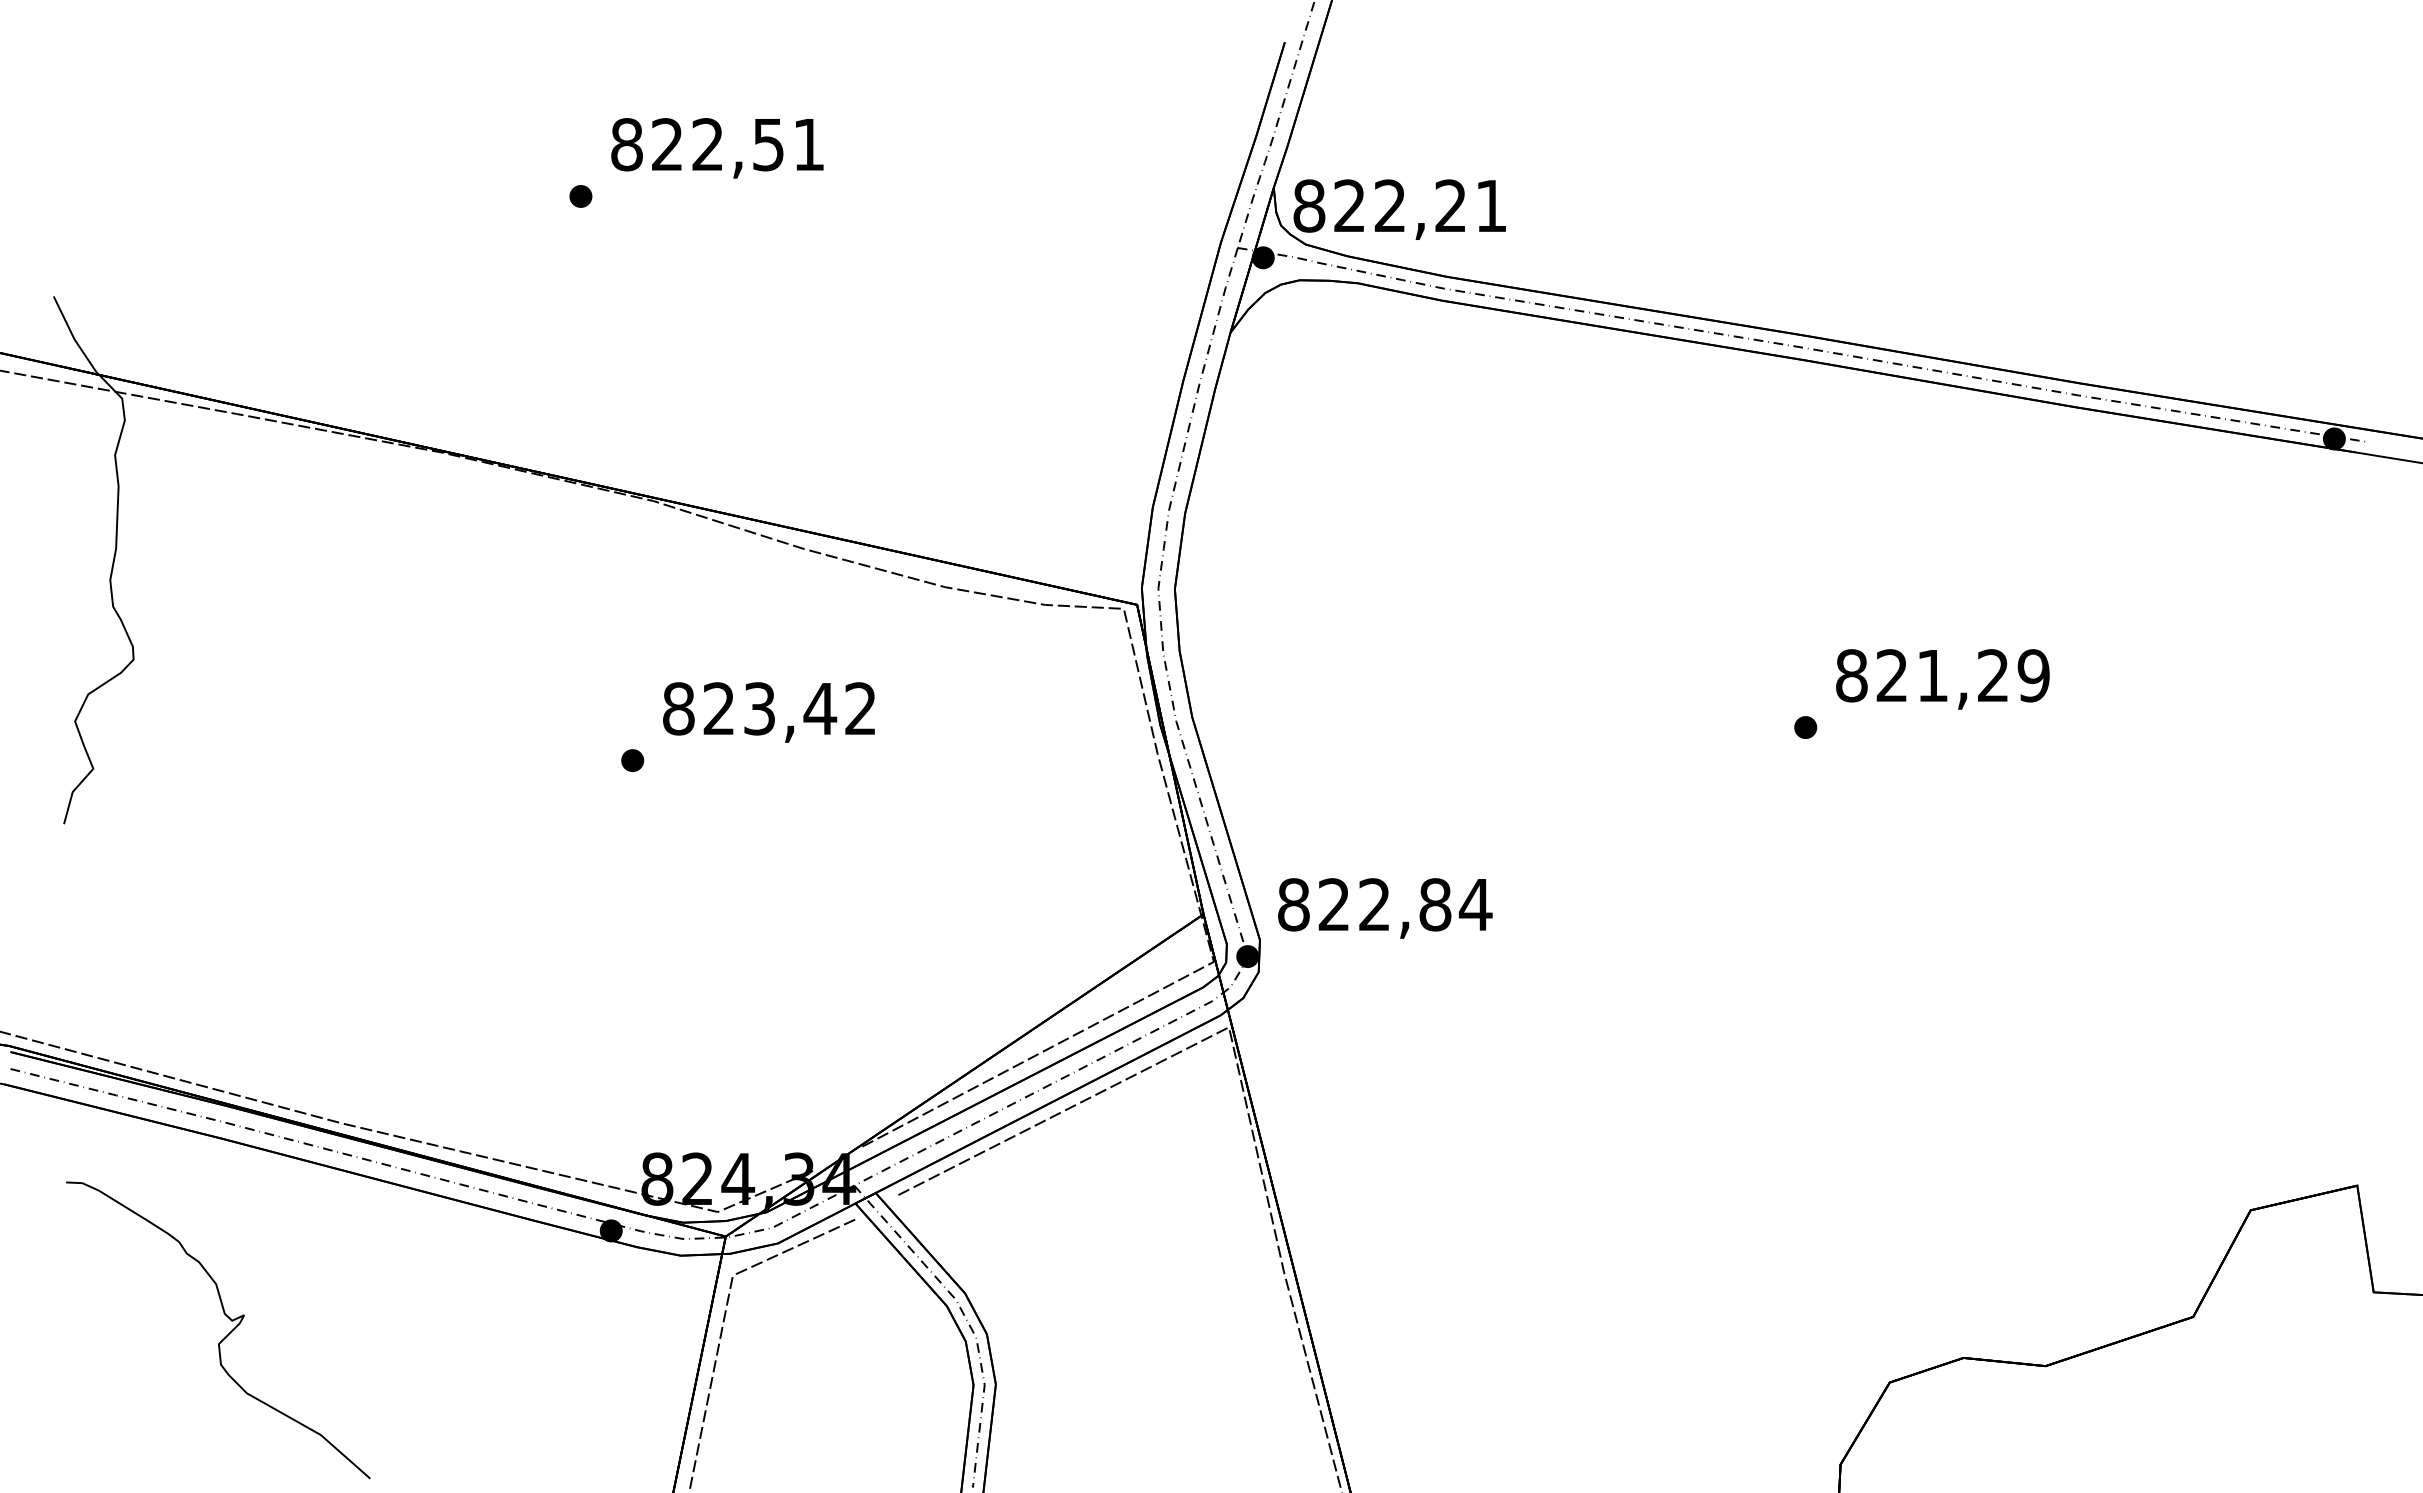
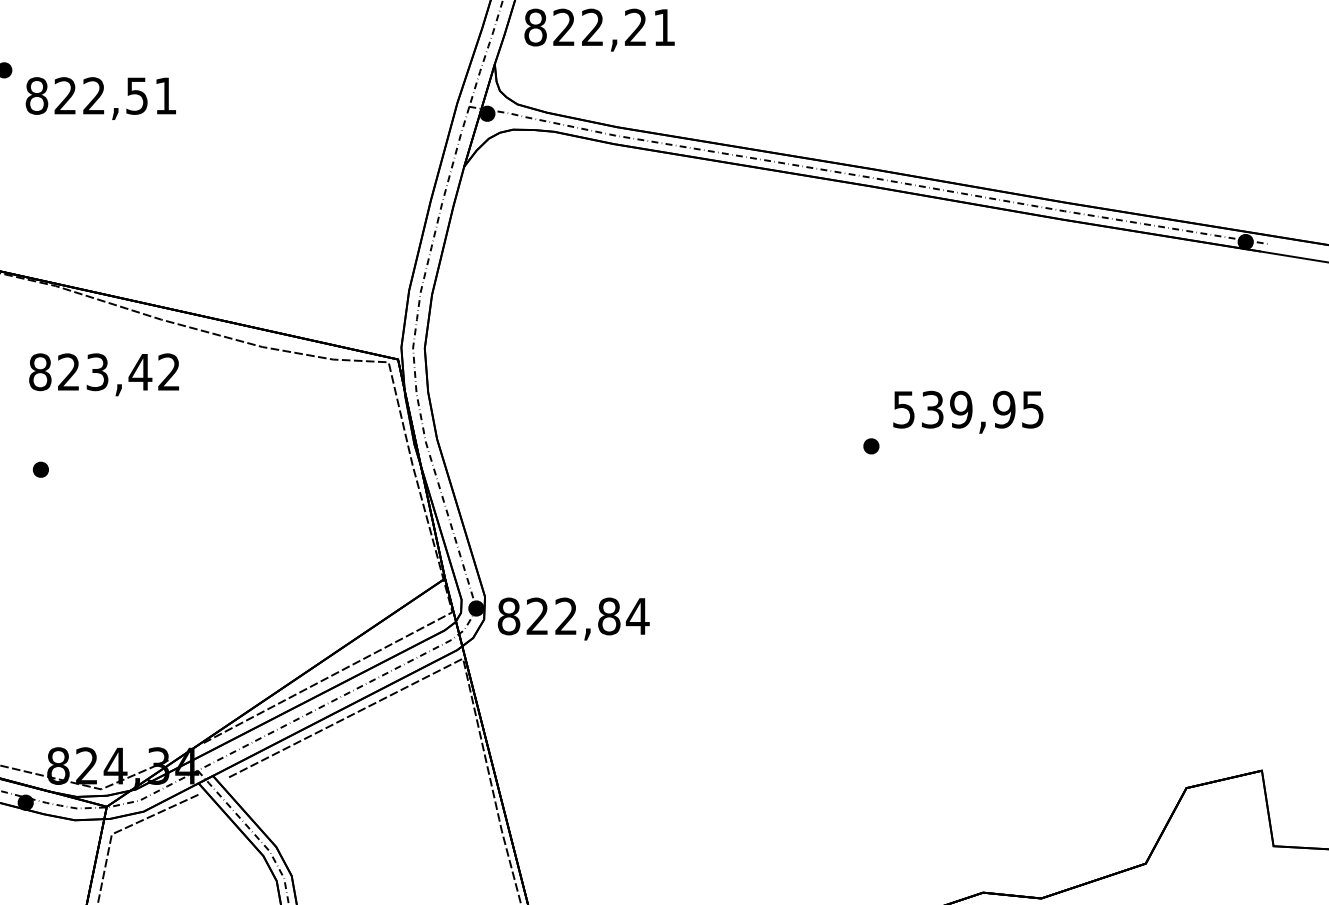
text: (717, 148) -> (100, 98), moved
text: (1399, 209) -> (599, 30), moved
text: (1942, 675) -> (968, 409), 821,29 -> 539,95
text: (768, 712) -> (103, 374), moved
text: (1385, 908) -> (573, 619), moved

